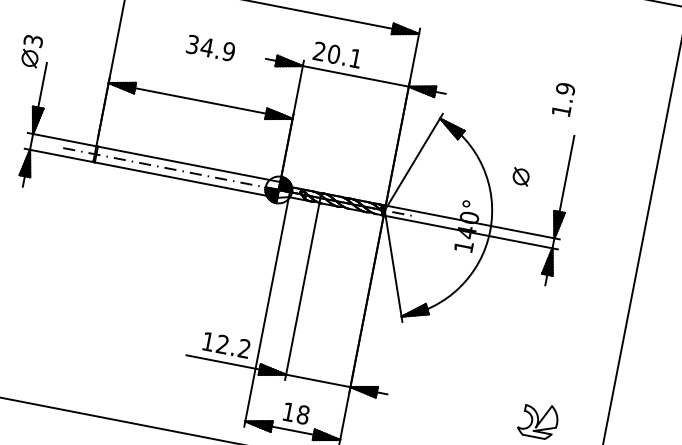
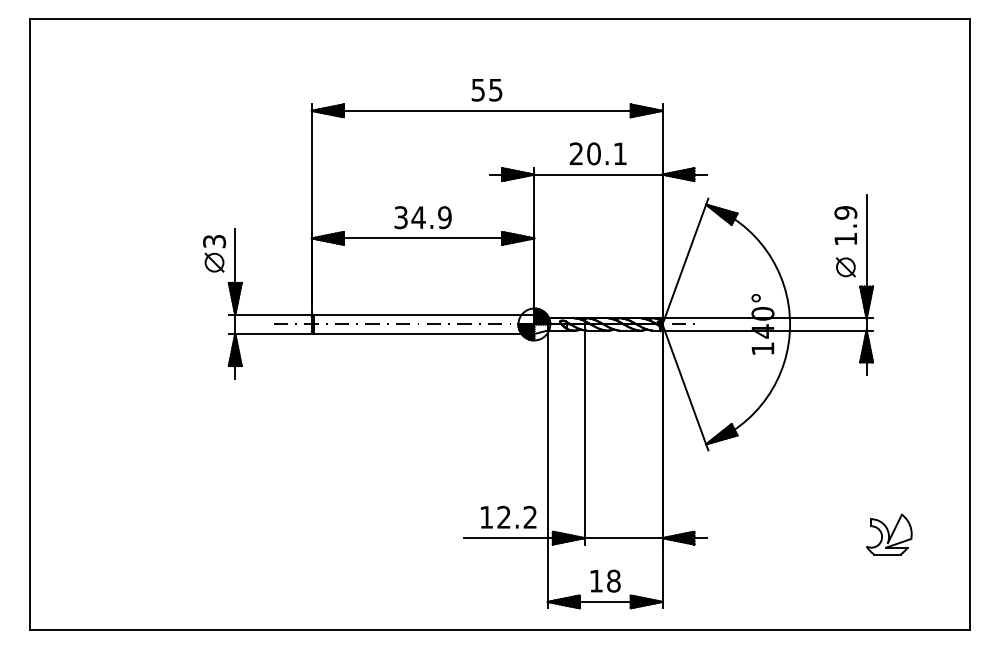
text: (210, 48) -> (422, 217), moved
part: (31, 50) -> (214, 253), moved
text: (336, 54) -> (597, 153), moved
text: (563, 99) -> (845, 225), moved
part: (520, 176) -> (845, 267), moved

